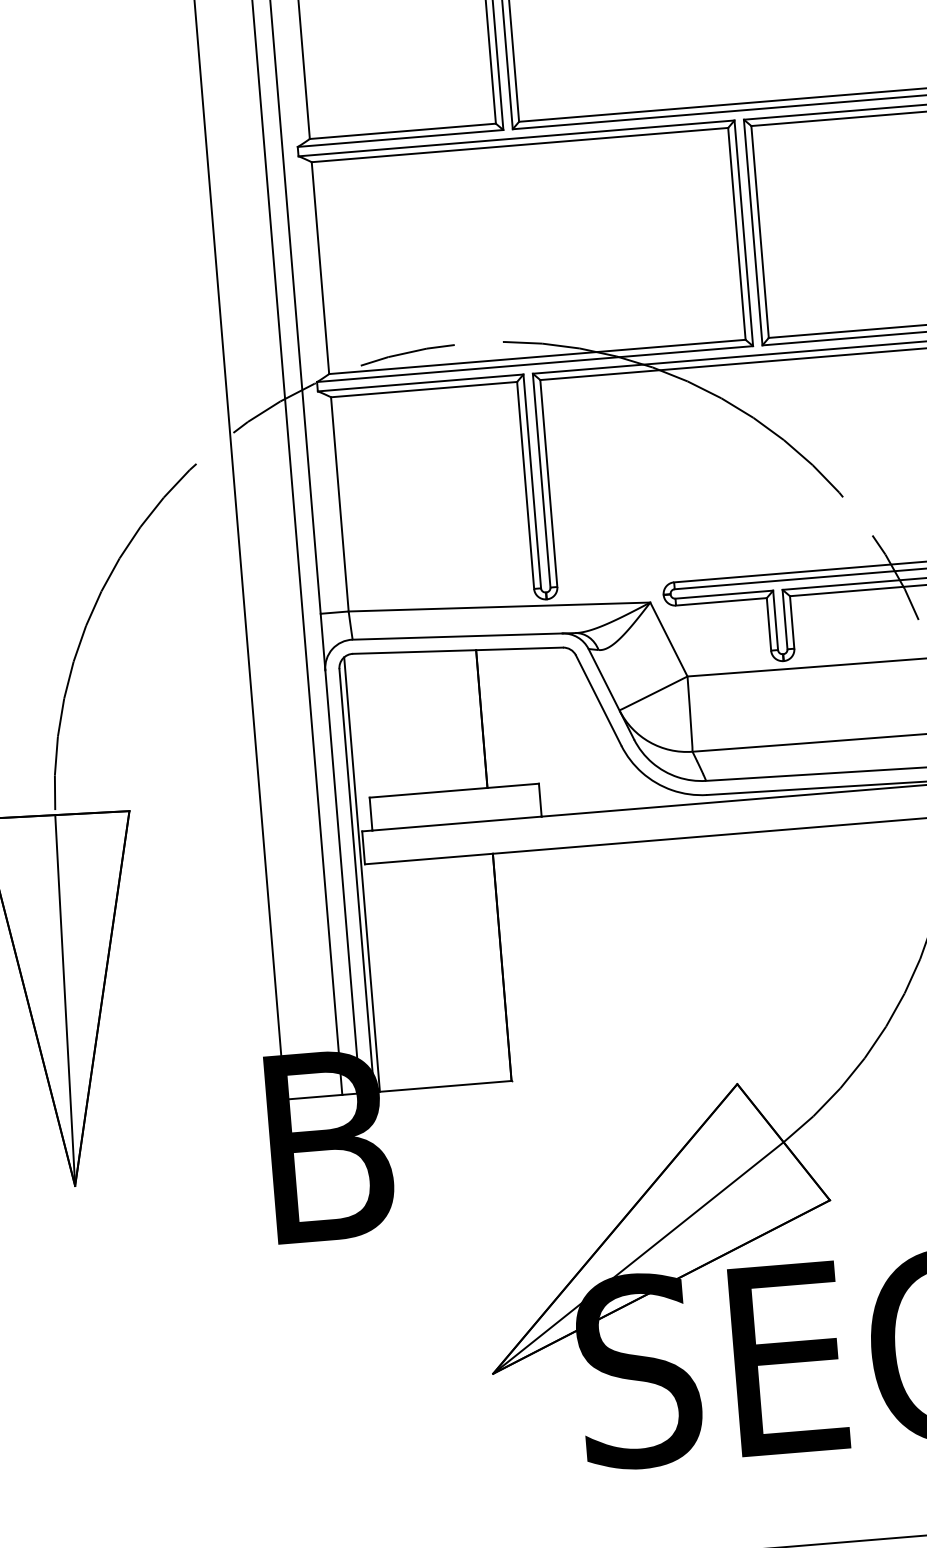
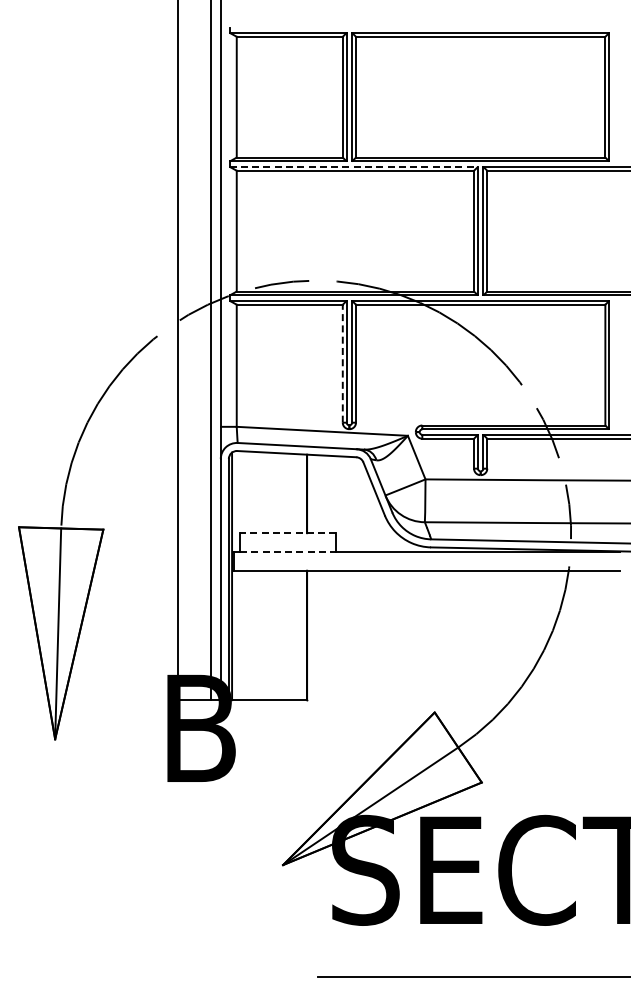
line: (517, 137) -> (354, 166), solid -> dashed
line: (525, 485) -> (342, 363), solid -> dashed
line: (453, 791) -> (287, 533), solid -> dashed
line: (457, 822) -> (288, 551), solid -> dashed

